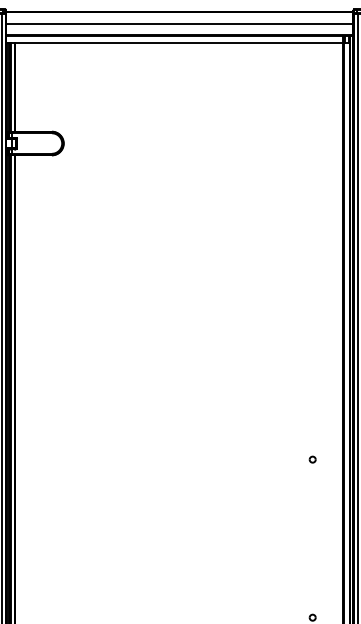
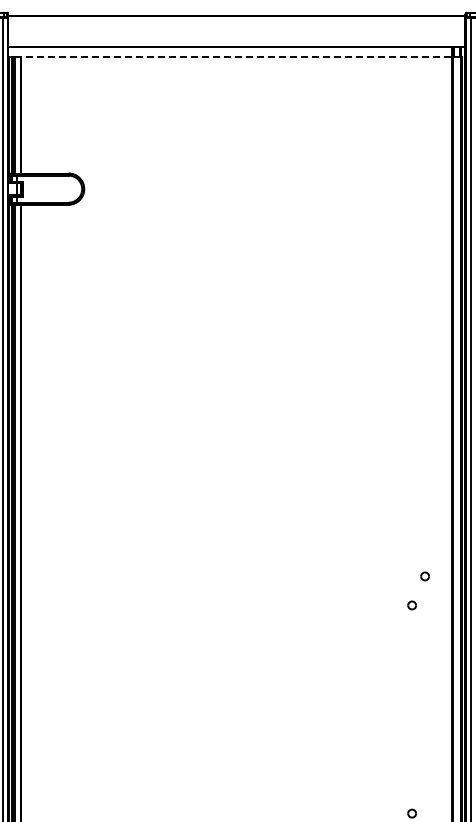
line: (179, 23) -> (236, 31), removed
line: (177, 42) -> (234, 56), solid -> dashed
part: (322, 437) -> (424, 576), added

